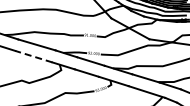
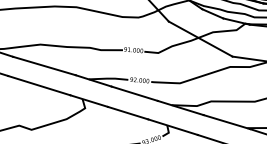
line: (33, 56) -> (38, 85), dashed -> solid

